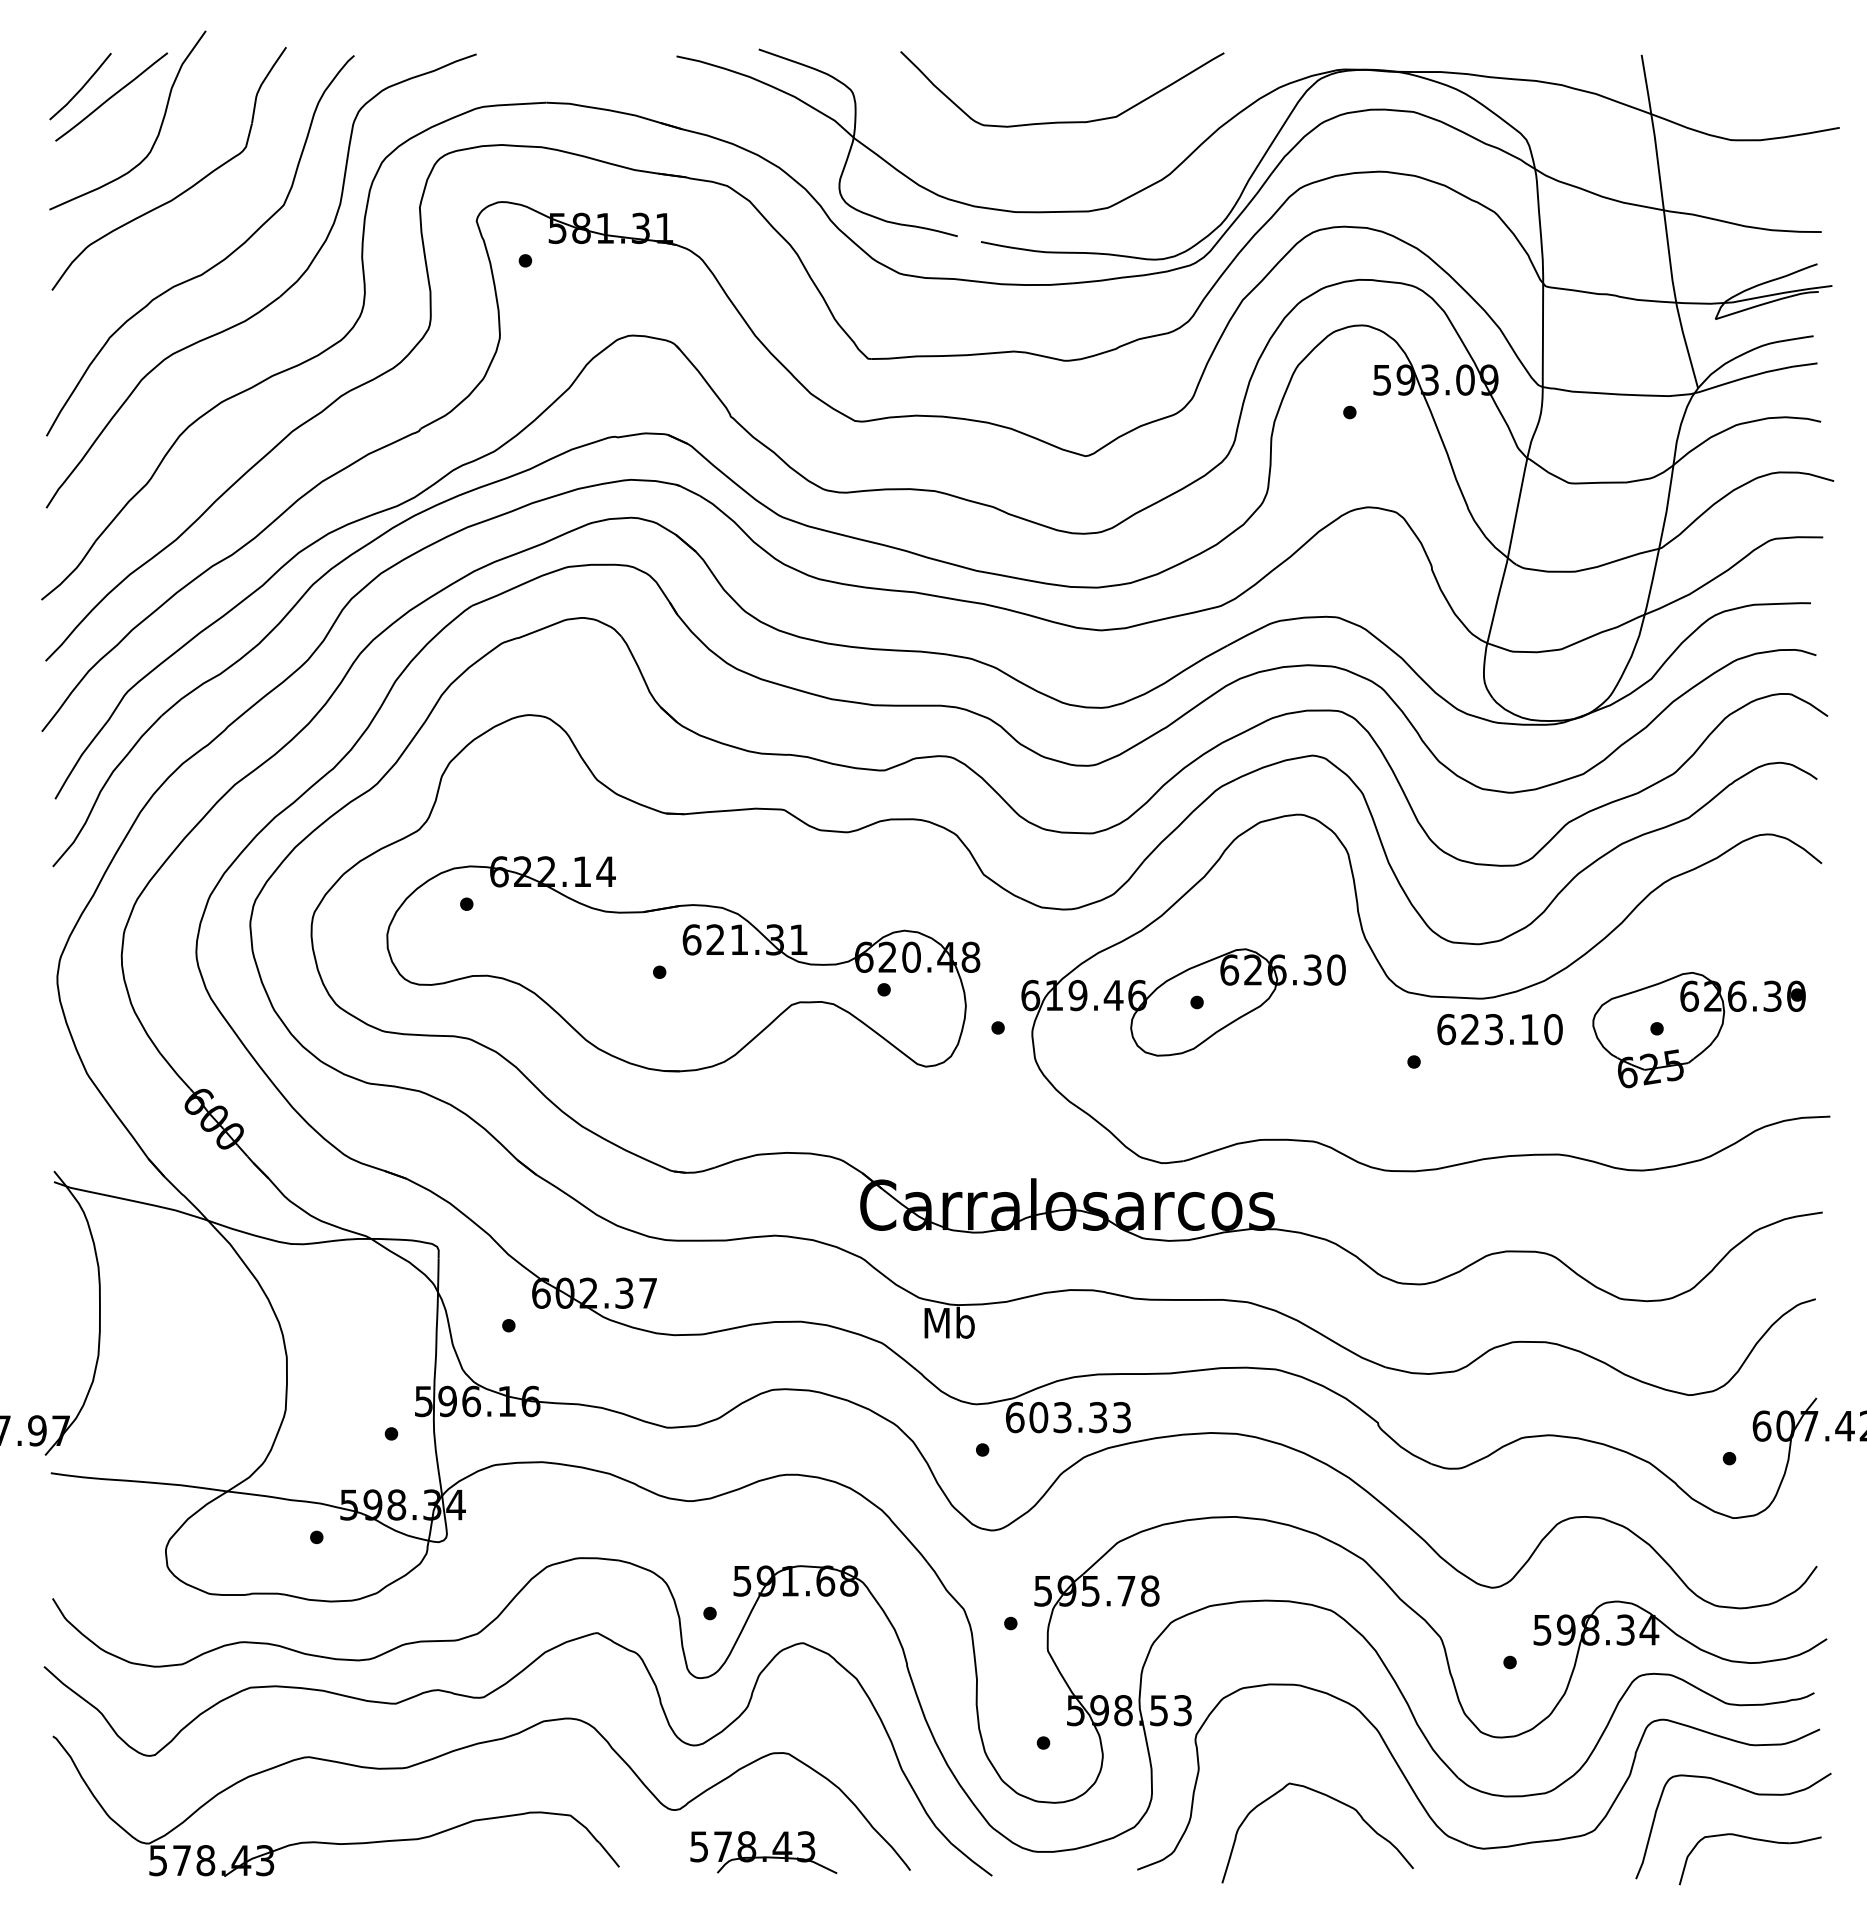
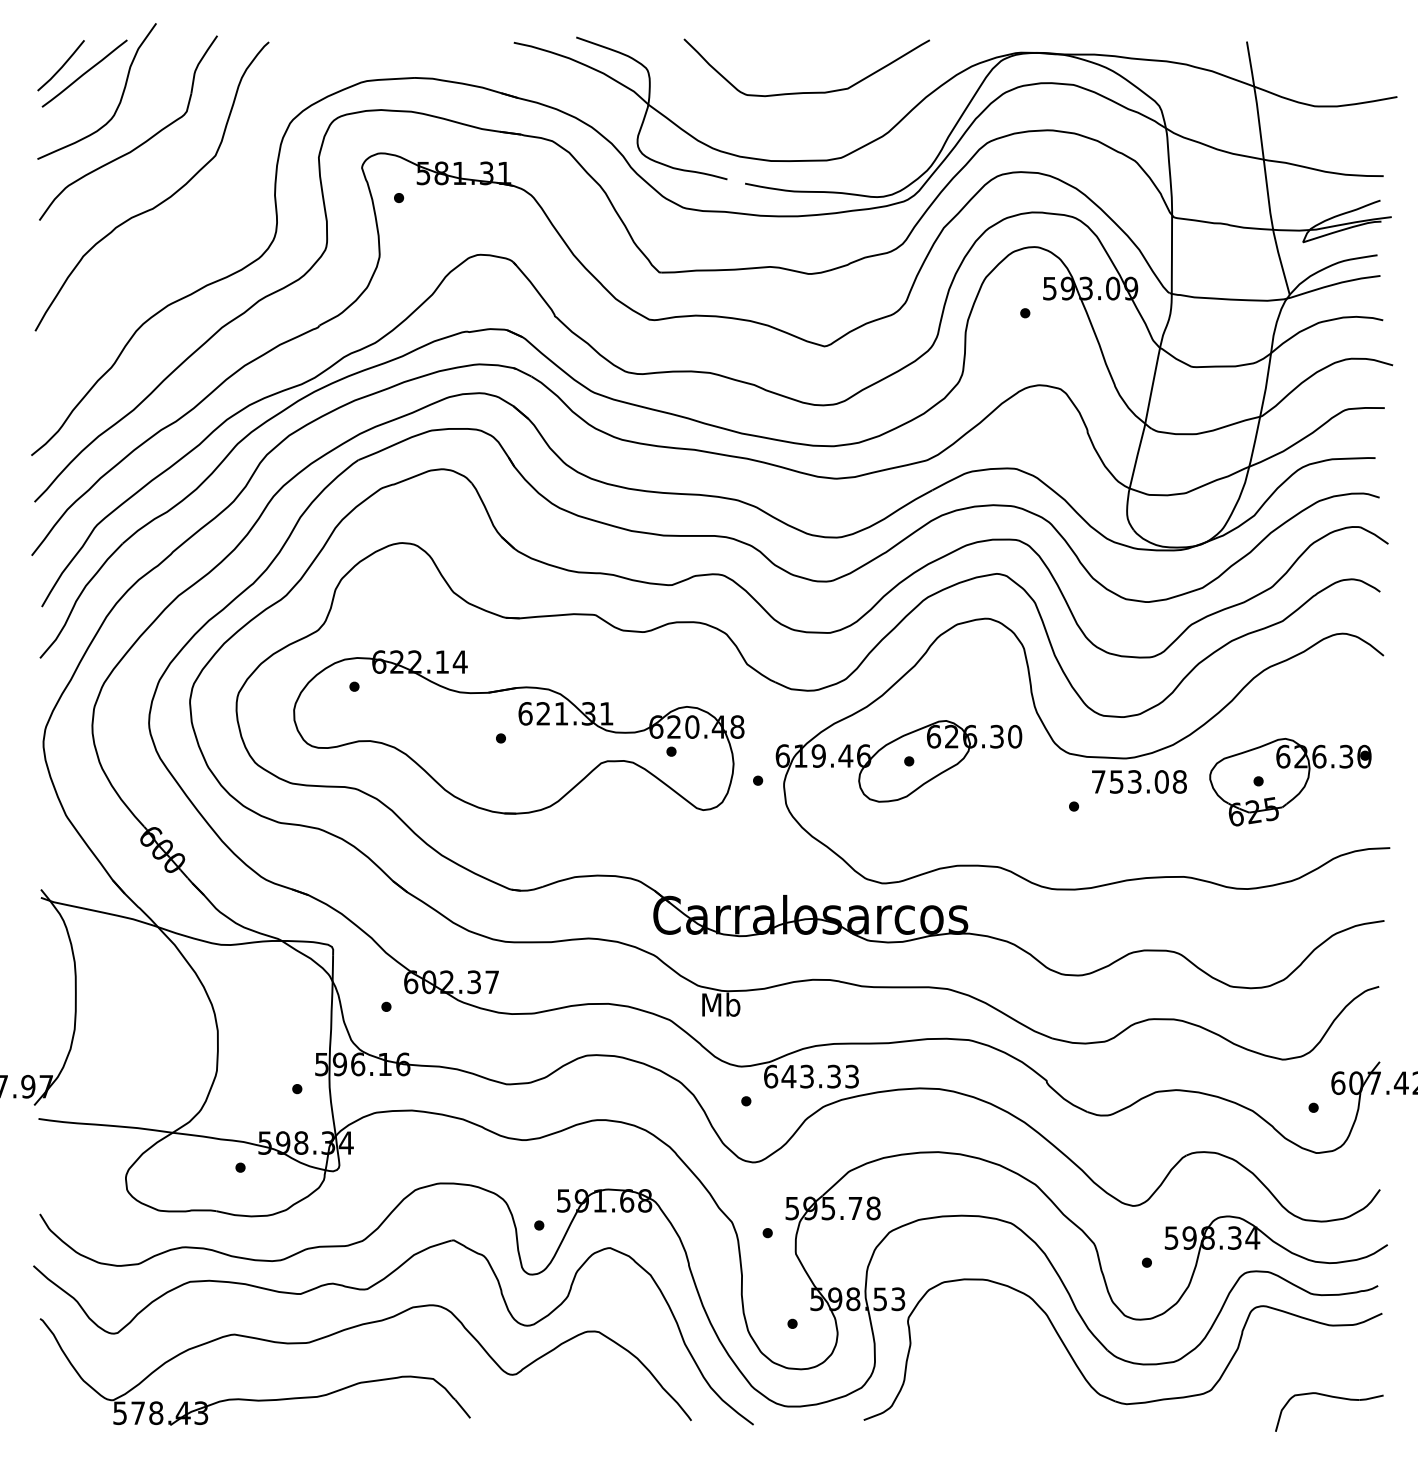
part: (273, 299) -> (207, 227), removed
text: (1498, 1028) -> (1138, 781), 623.10 -> 753.08
text: (1038, 1417) -> (788, 1076), 603.33 -> 643.33
curve: (1743, 1791) -> (1324, 1360), removed
curve: (1330, 1799) -> (1010, 1366), removed
part: (763, 1851) -> (579, 1406), removed

